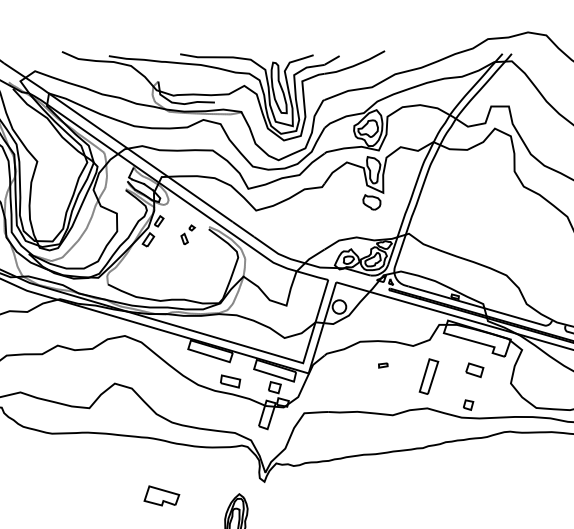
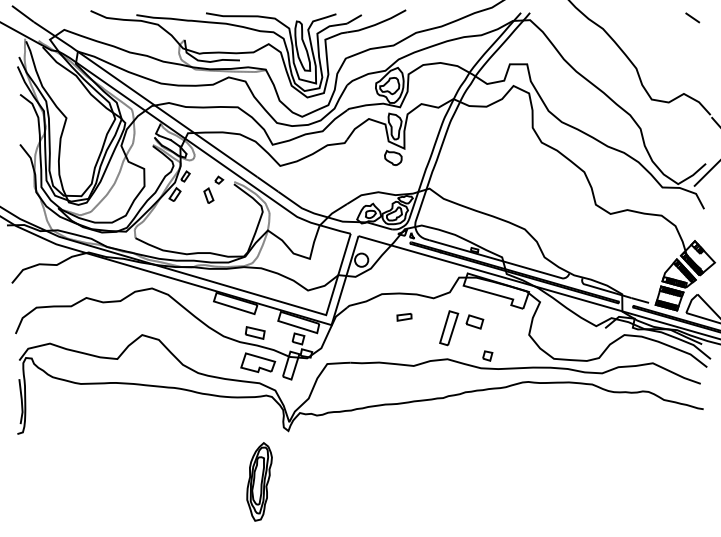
part: (187, 234) -> (213, 189), size x1.43
part: (383, 365) -> (404, 317), size x1.67
part: (474, 369) -> (474, 321), moved
part: (162, 495) -> (258, 362), moved

